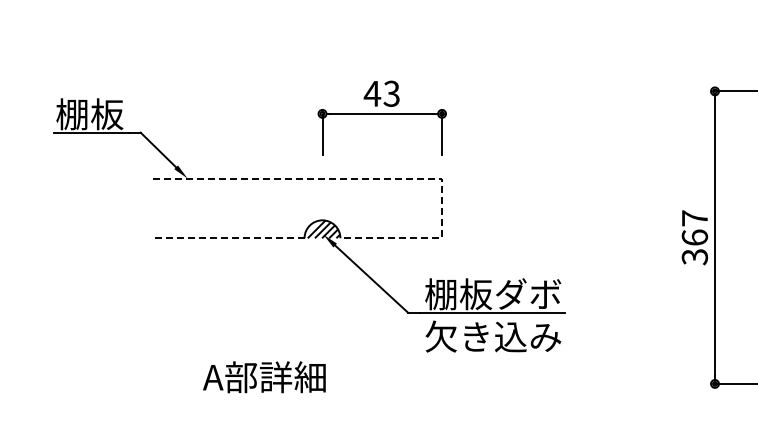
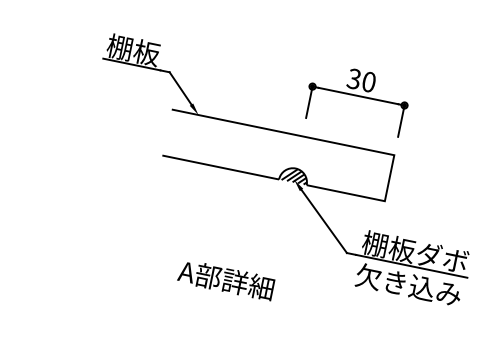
text: (381, 93) -> (361, 80), 43 -> 30
line: (379, 178) -> (346, 145), dashed -> solid
line: (228, 238) -> (220, 167), dashed -> solid

